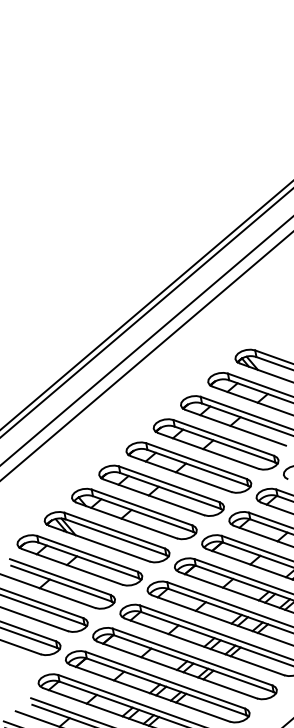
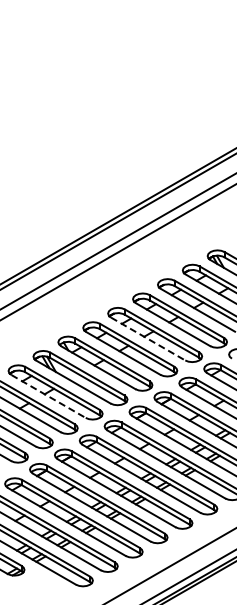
line: (181, 474) -> (148, 339), solid -> dashed
line: (72, 566) -> (48, 396), solid -> dashed

